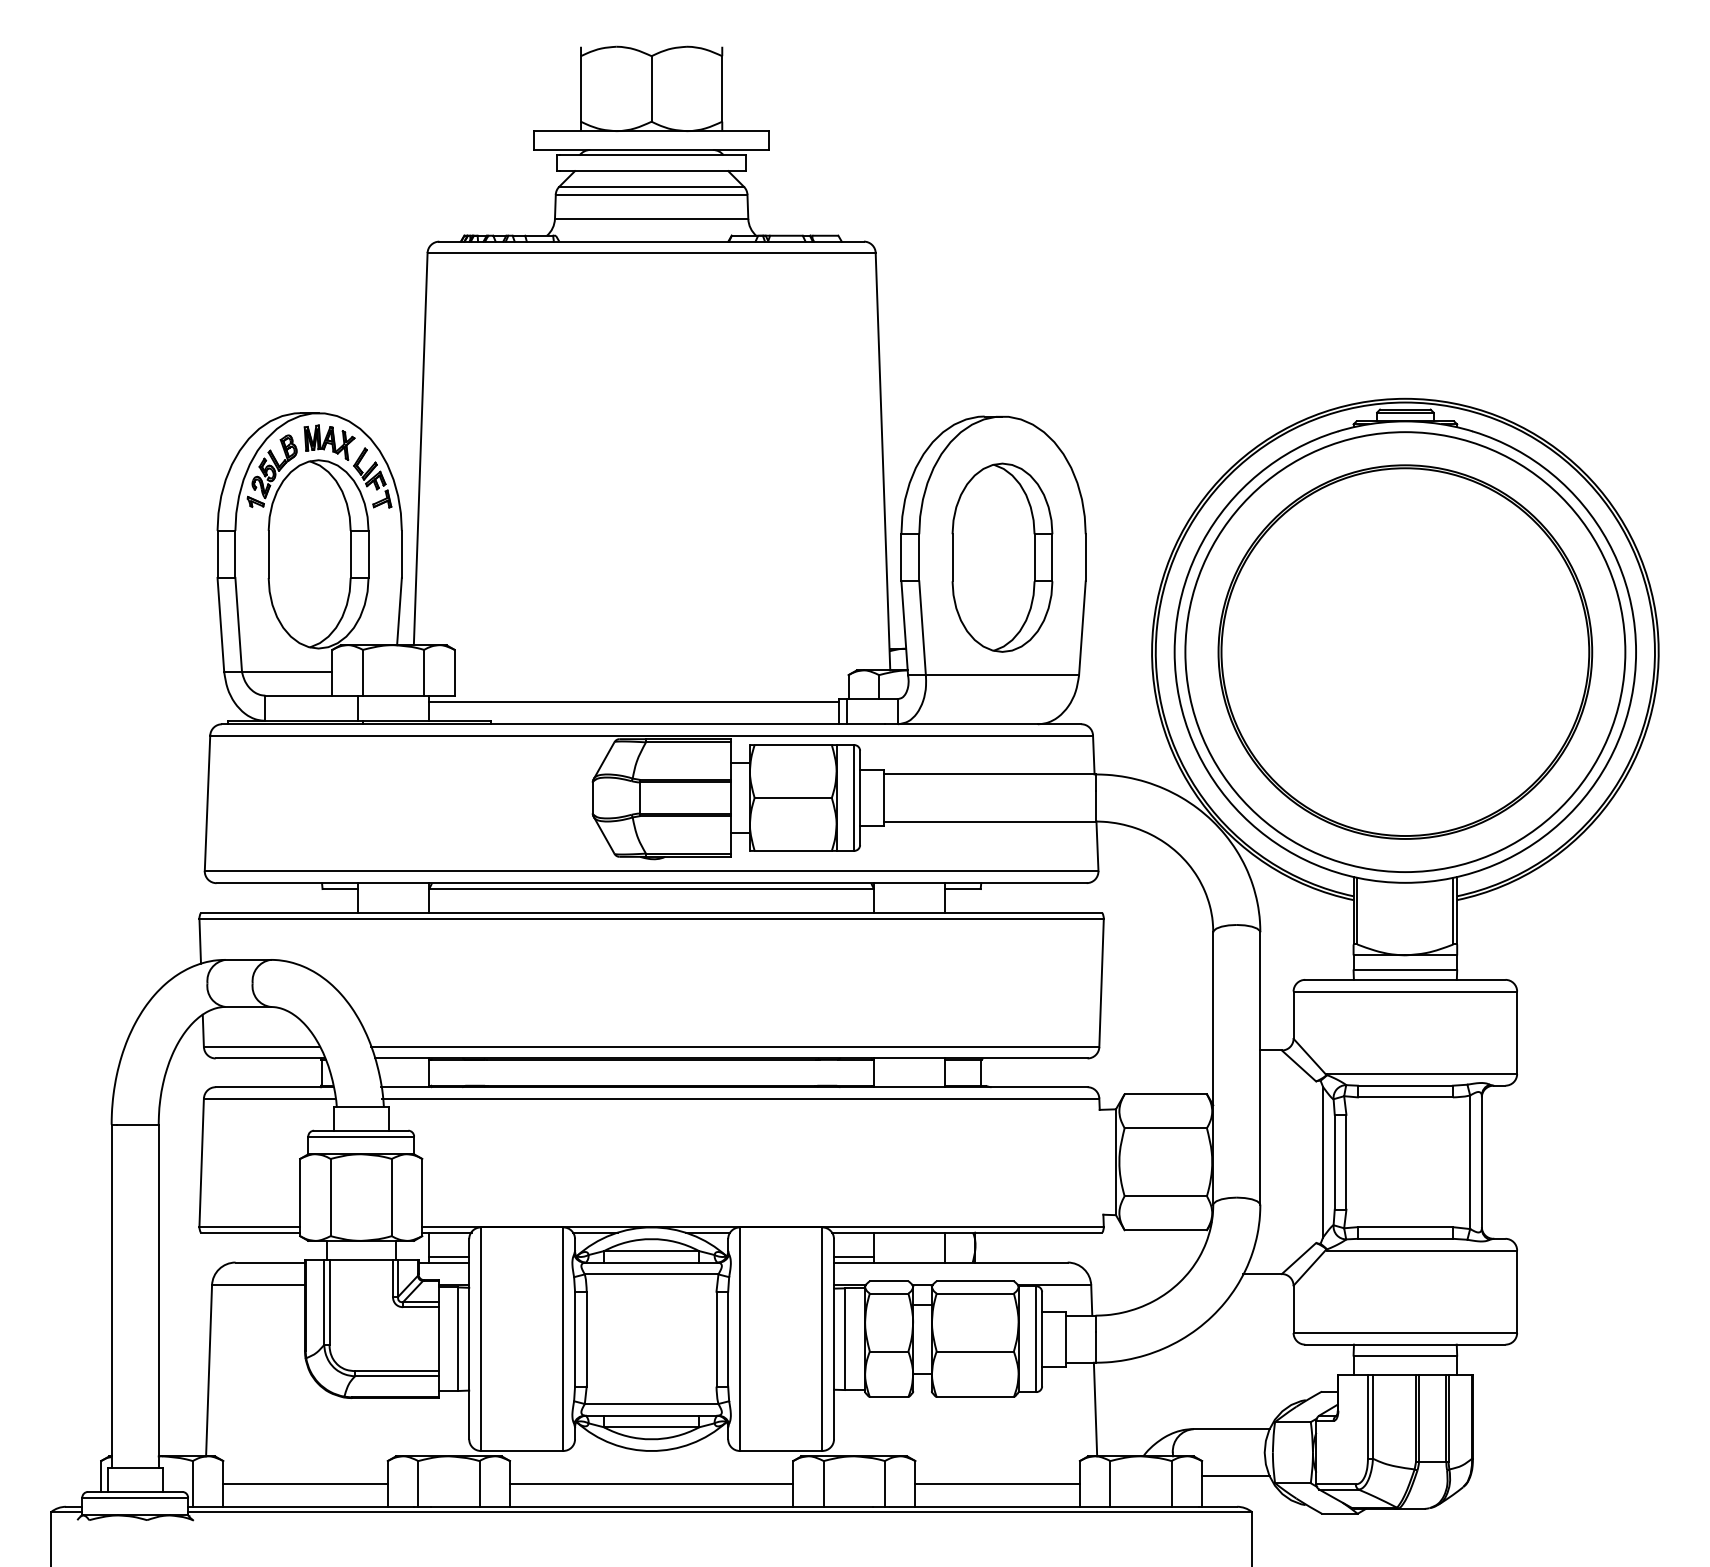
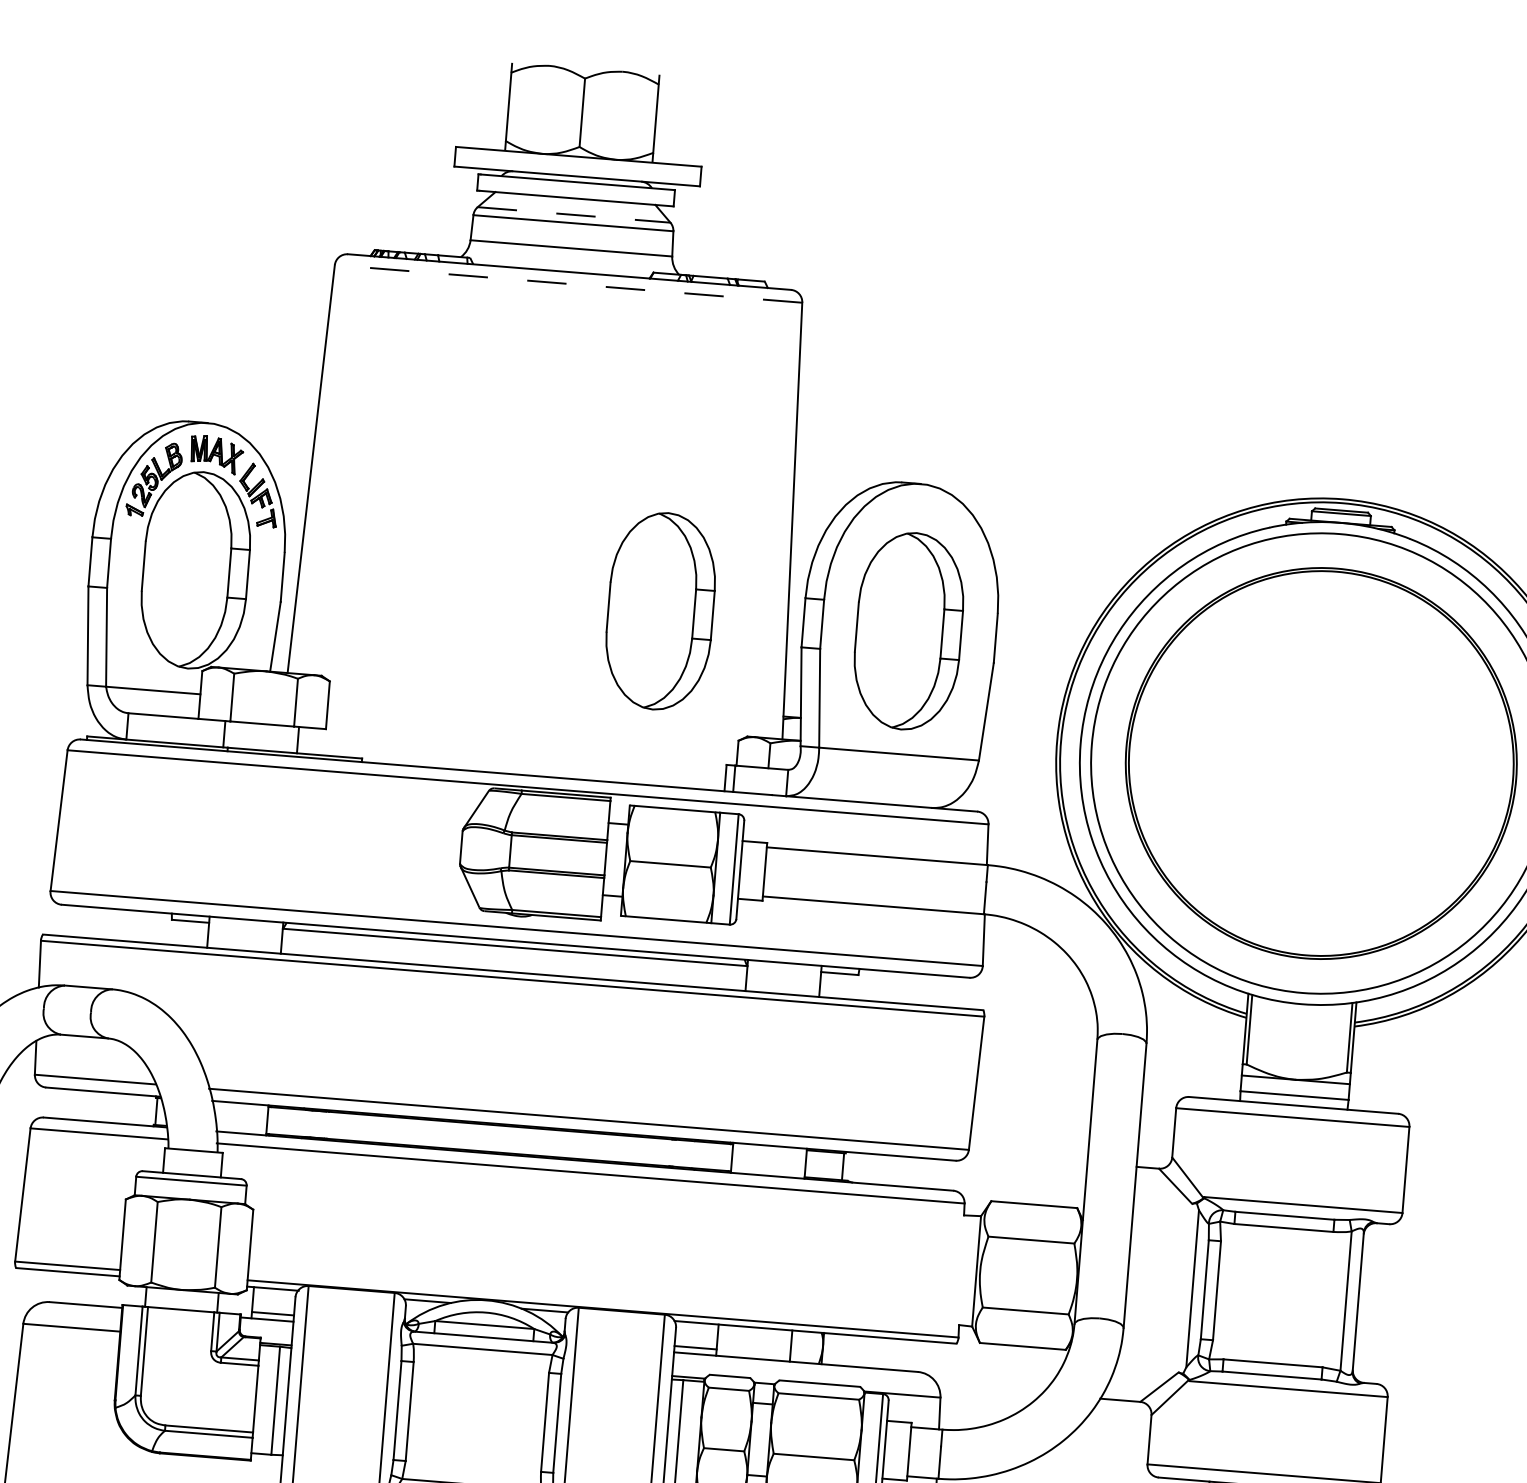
line: (652, 186) -> (575, 214), solid -> dashed
line: (651, 253) -> (568, 284), solid -> dashed
part: (764, 557) -> (660, 611), added
line: (633, 701) -> (512, 750), removed

